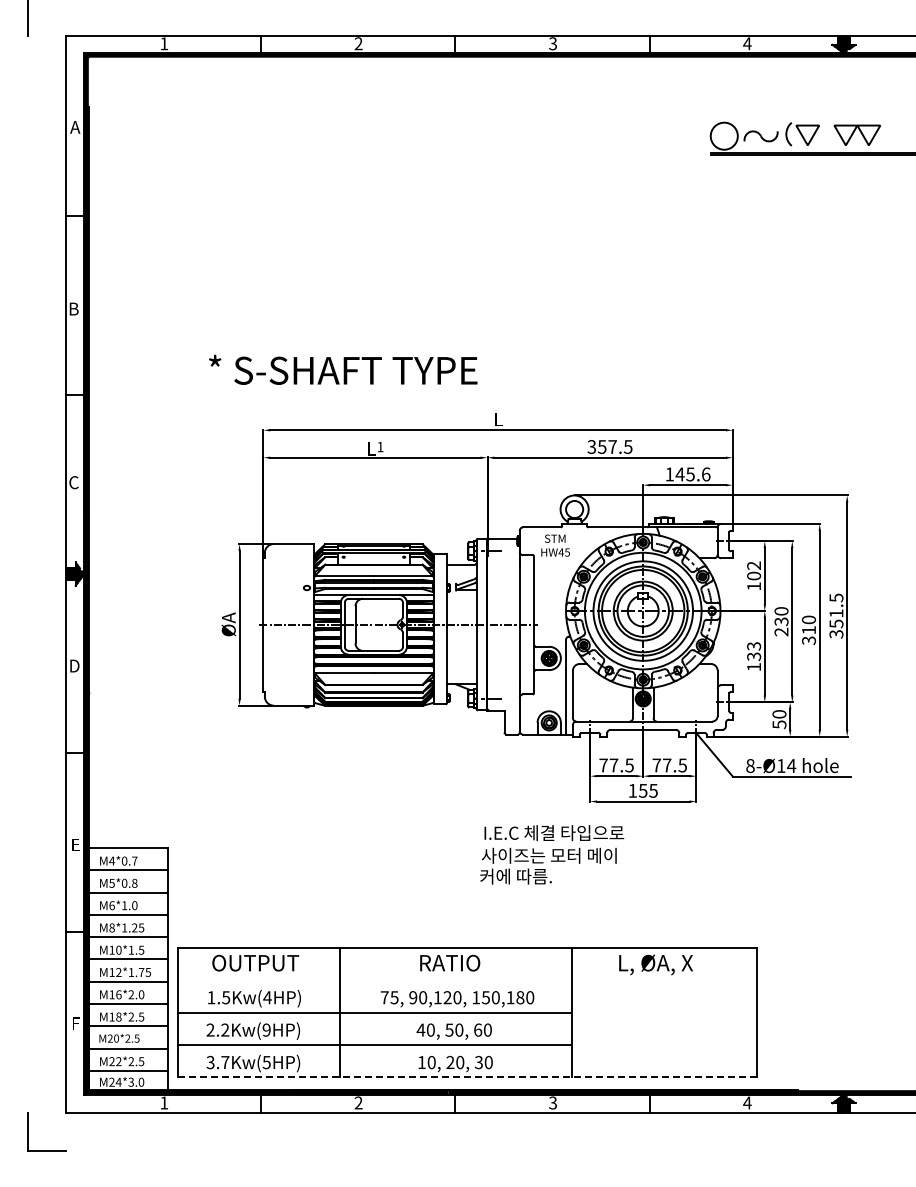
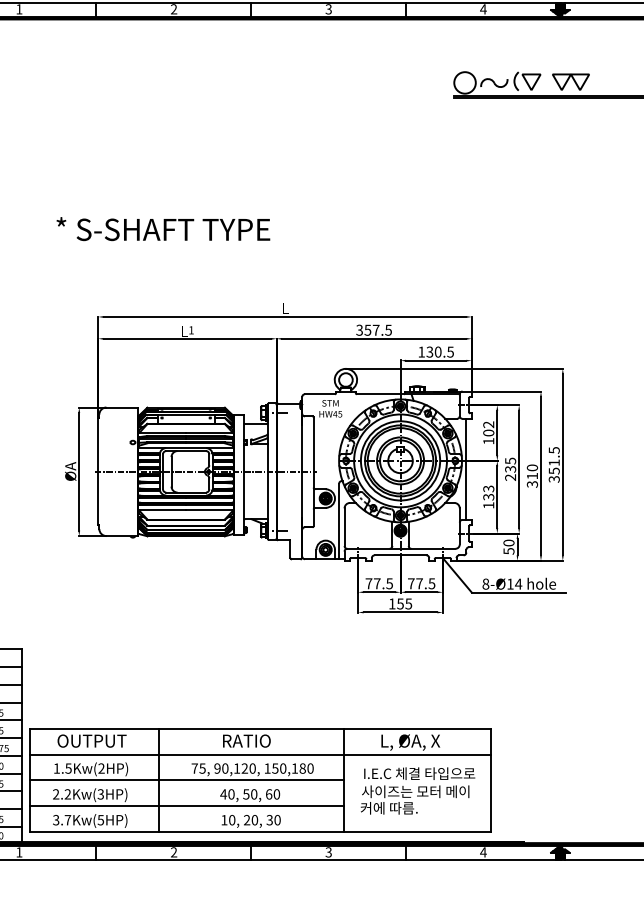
text: (343, 369) -> (163, 228), moved
text: (692, 474) -> (439, 352), 145.6 -> 130.5
text: (781, 611) -> (510, 461), 230 -> 235
line: (725, 621) -> (466, 469), added
text: (552, 854) -> (418, 790), moved
line: (466, 980) -> (259, 754), added
text: (267, 997) -> (101, 768), 1.5Kw(4HP) -> 1.5Kw(2HP)
text: (266, 1029) -> (100, 793), 2.2Kw(9HP) -> 2.2Kw(3HP)
line: (467, 1077) -> (260, 832), dashed -> solid

